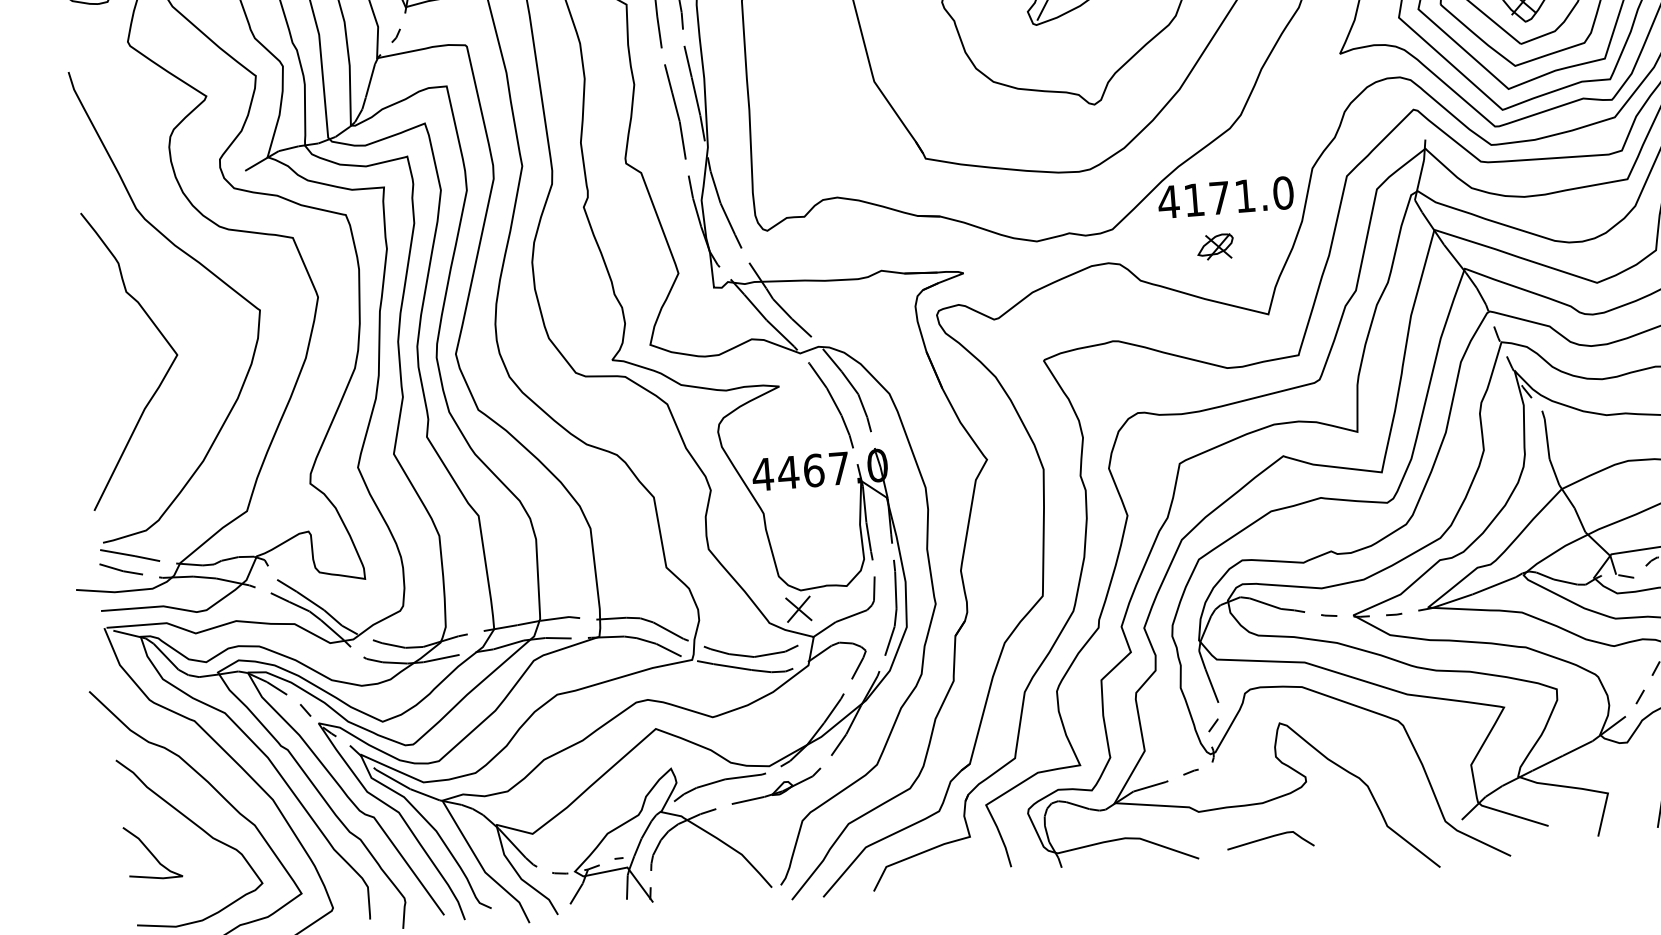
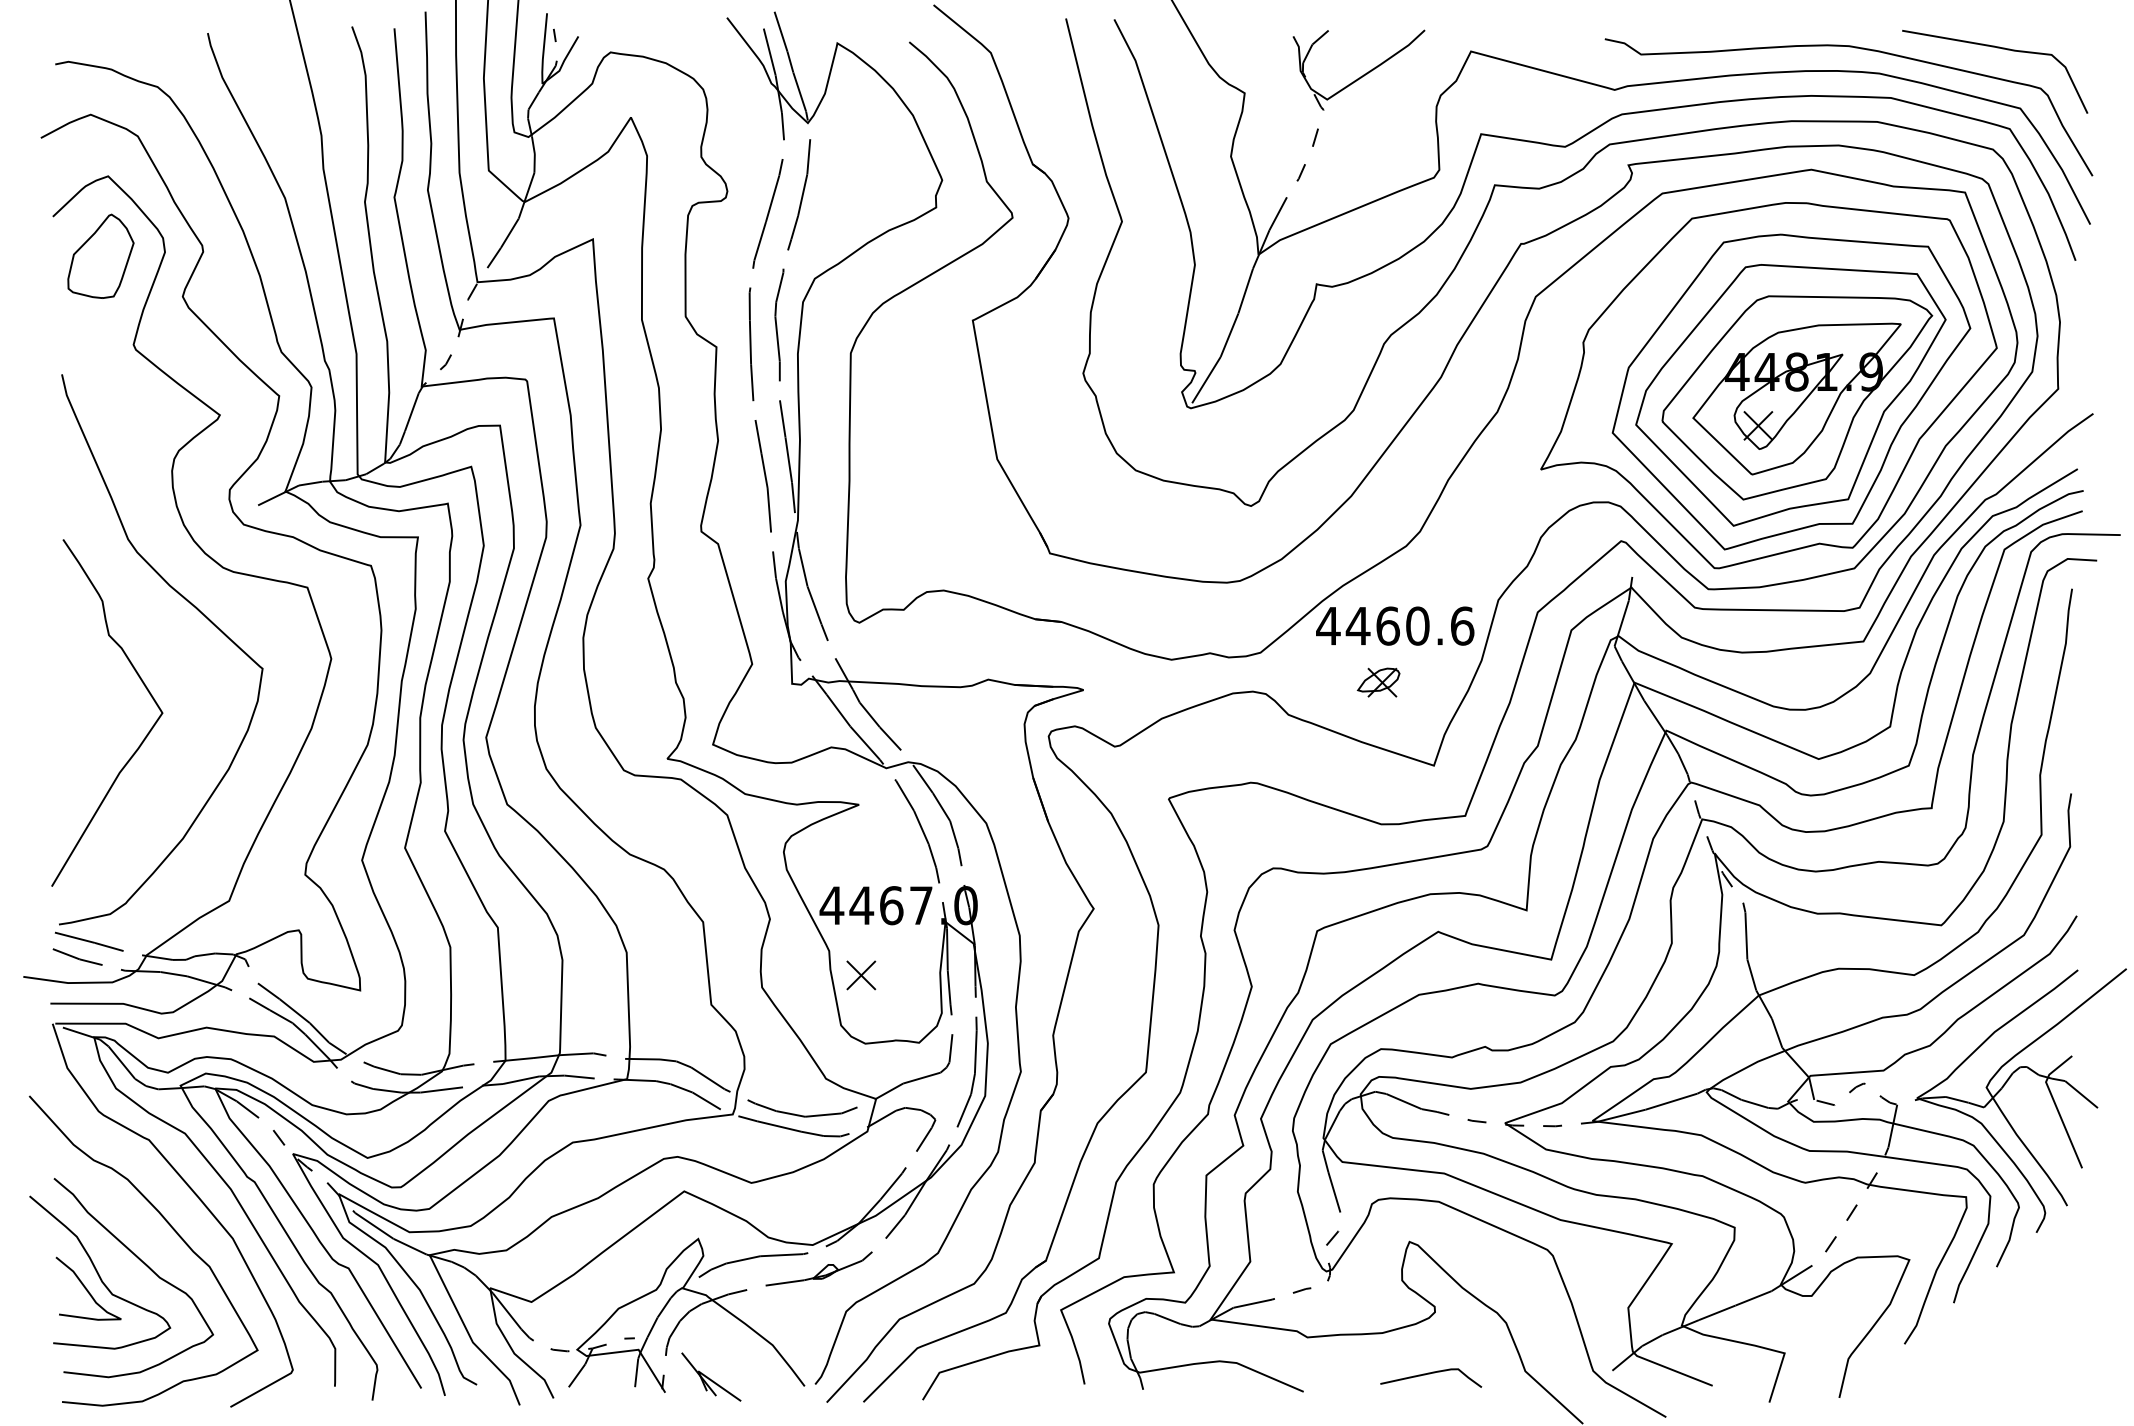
text: (1238, 196) -> (1409, 625), 4171.0 -> 4460.6
part: (798, 609) -> (861, 975), moved
curve: (160, 837) -> (98, 1272), added
curve: (1269, 838) -> (1430, 1374), moved
part: (691, 885) -> (711, 1376), added

